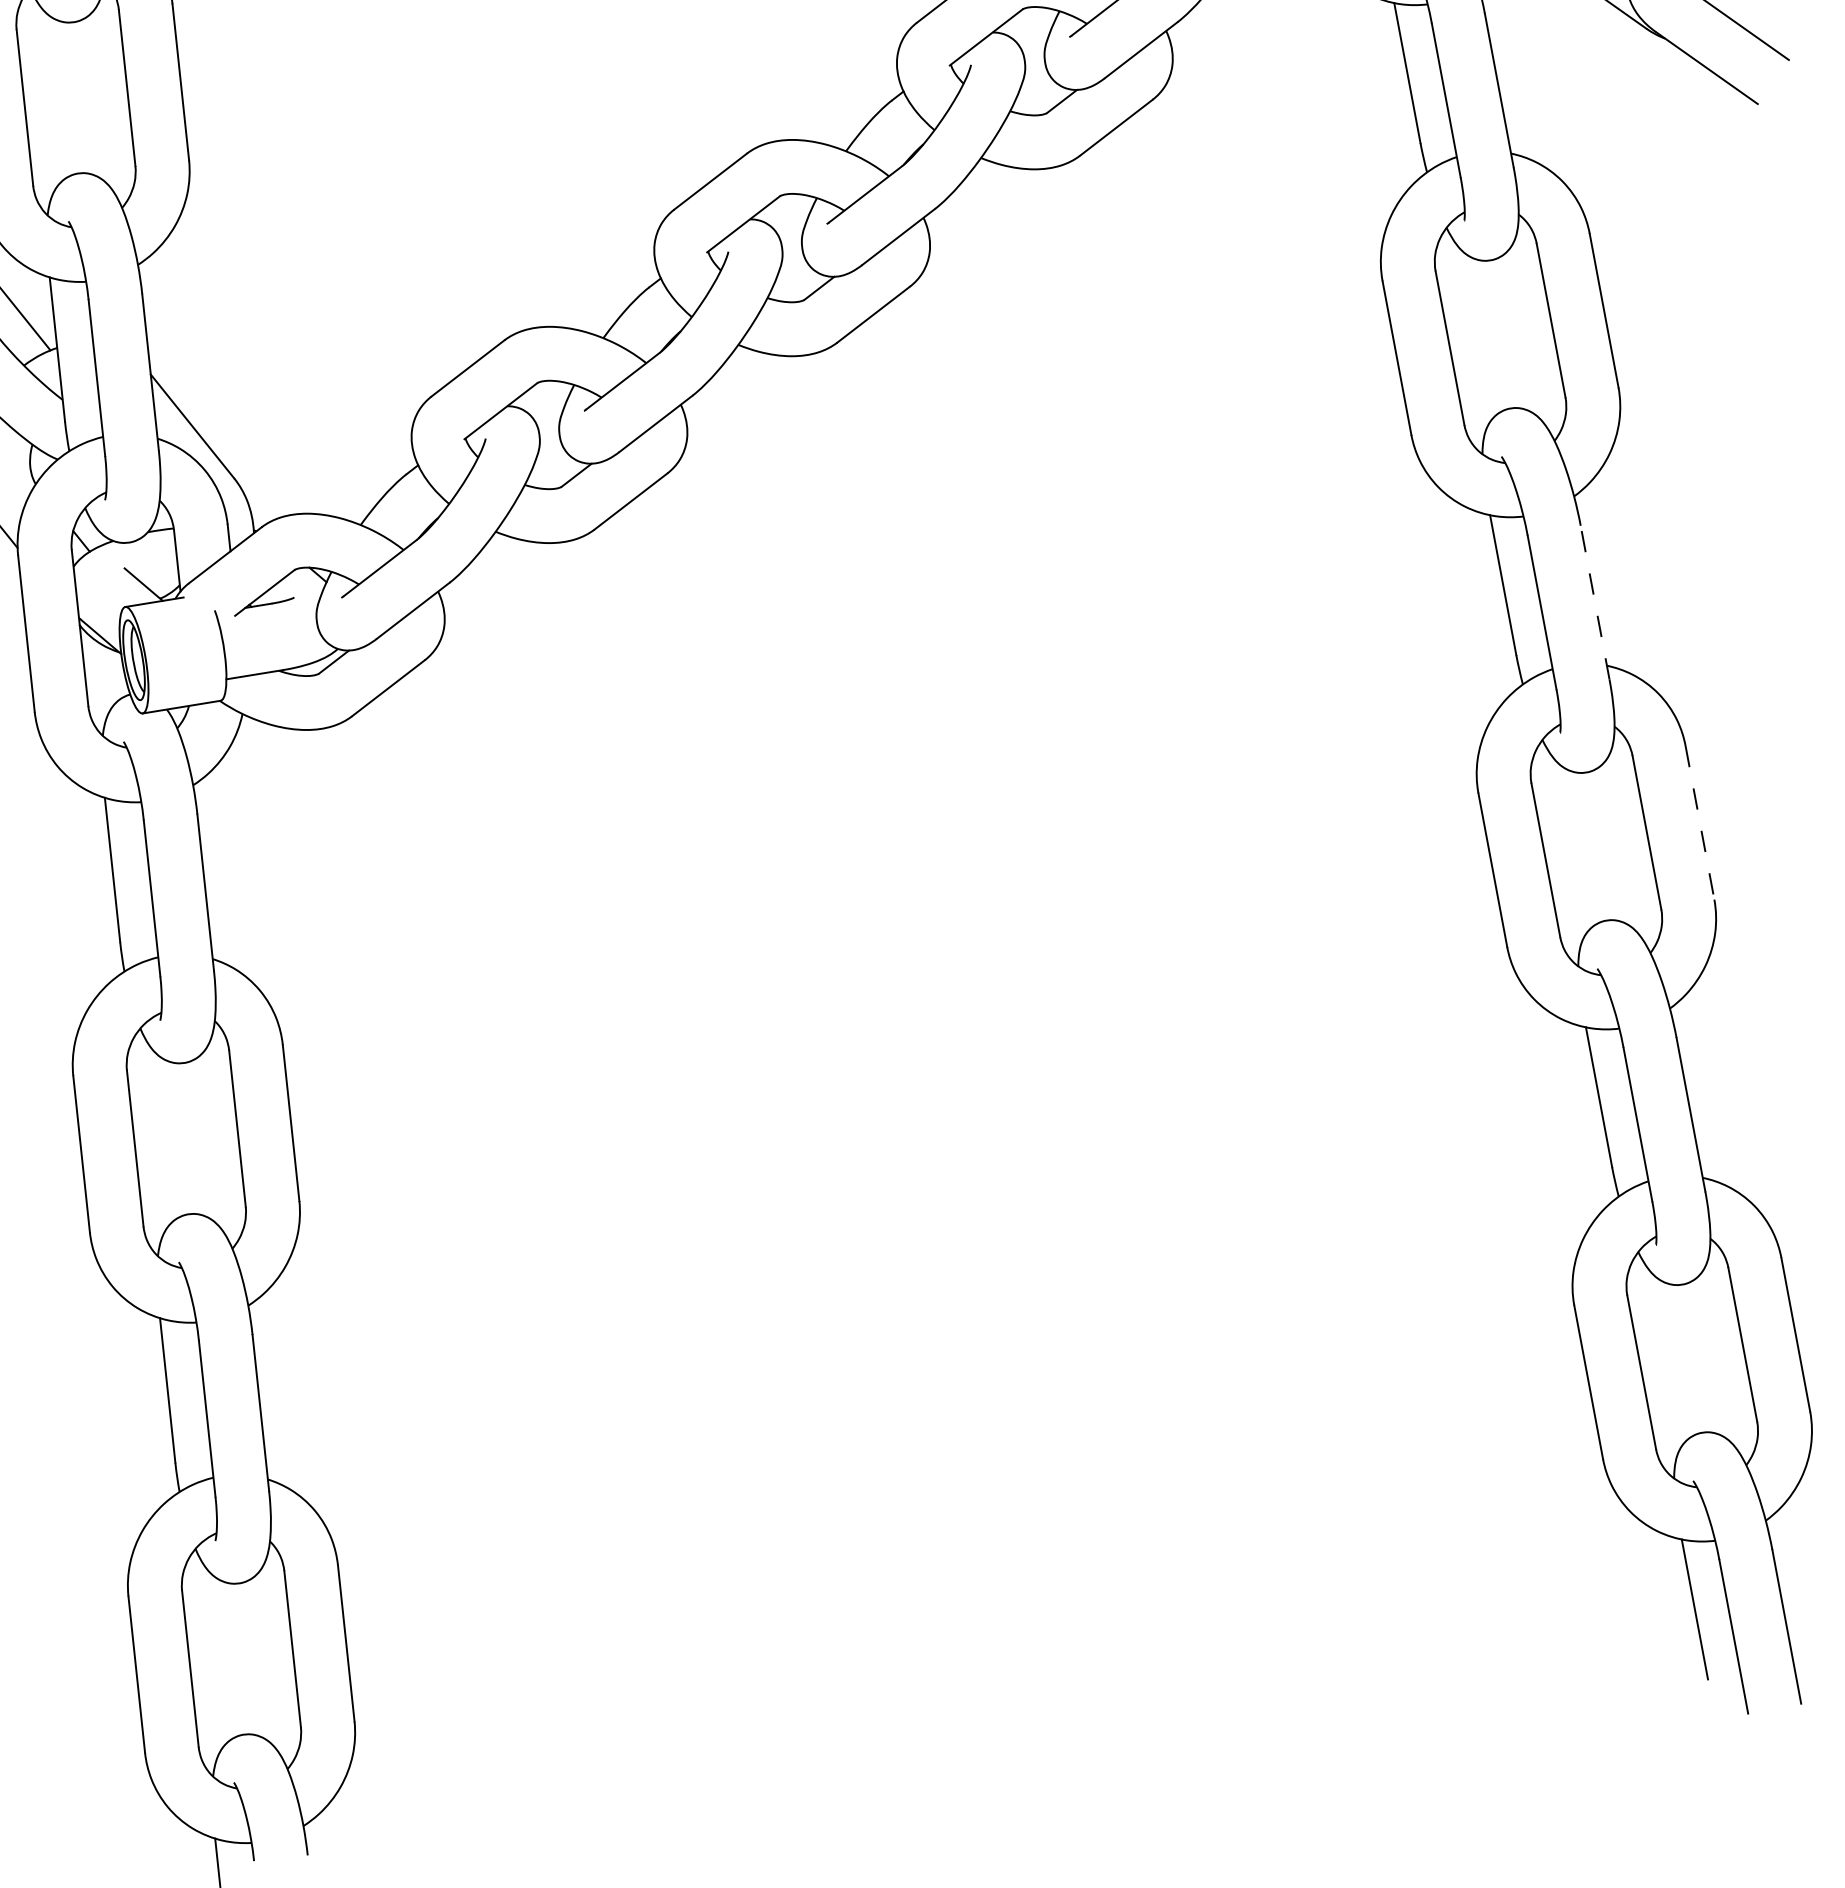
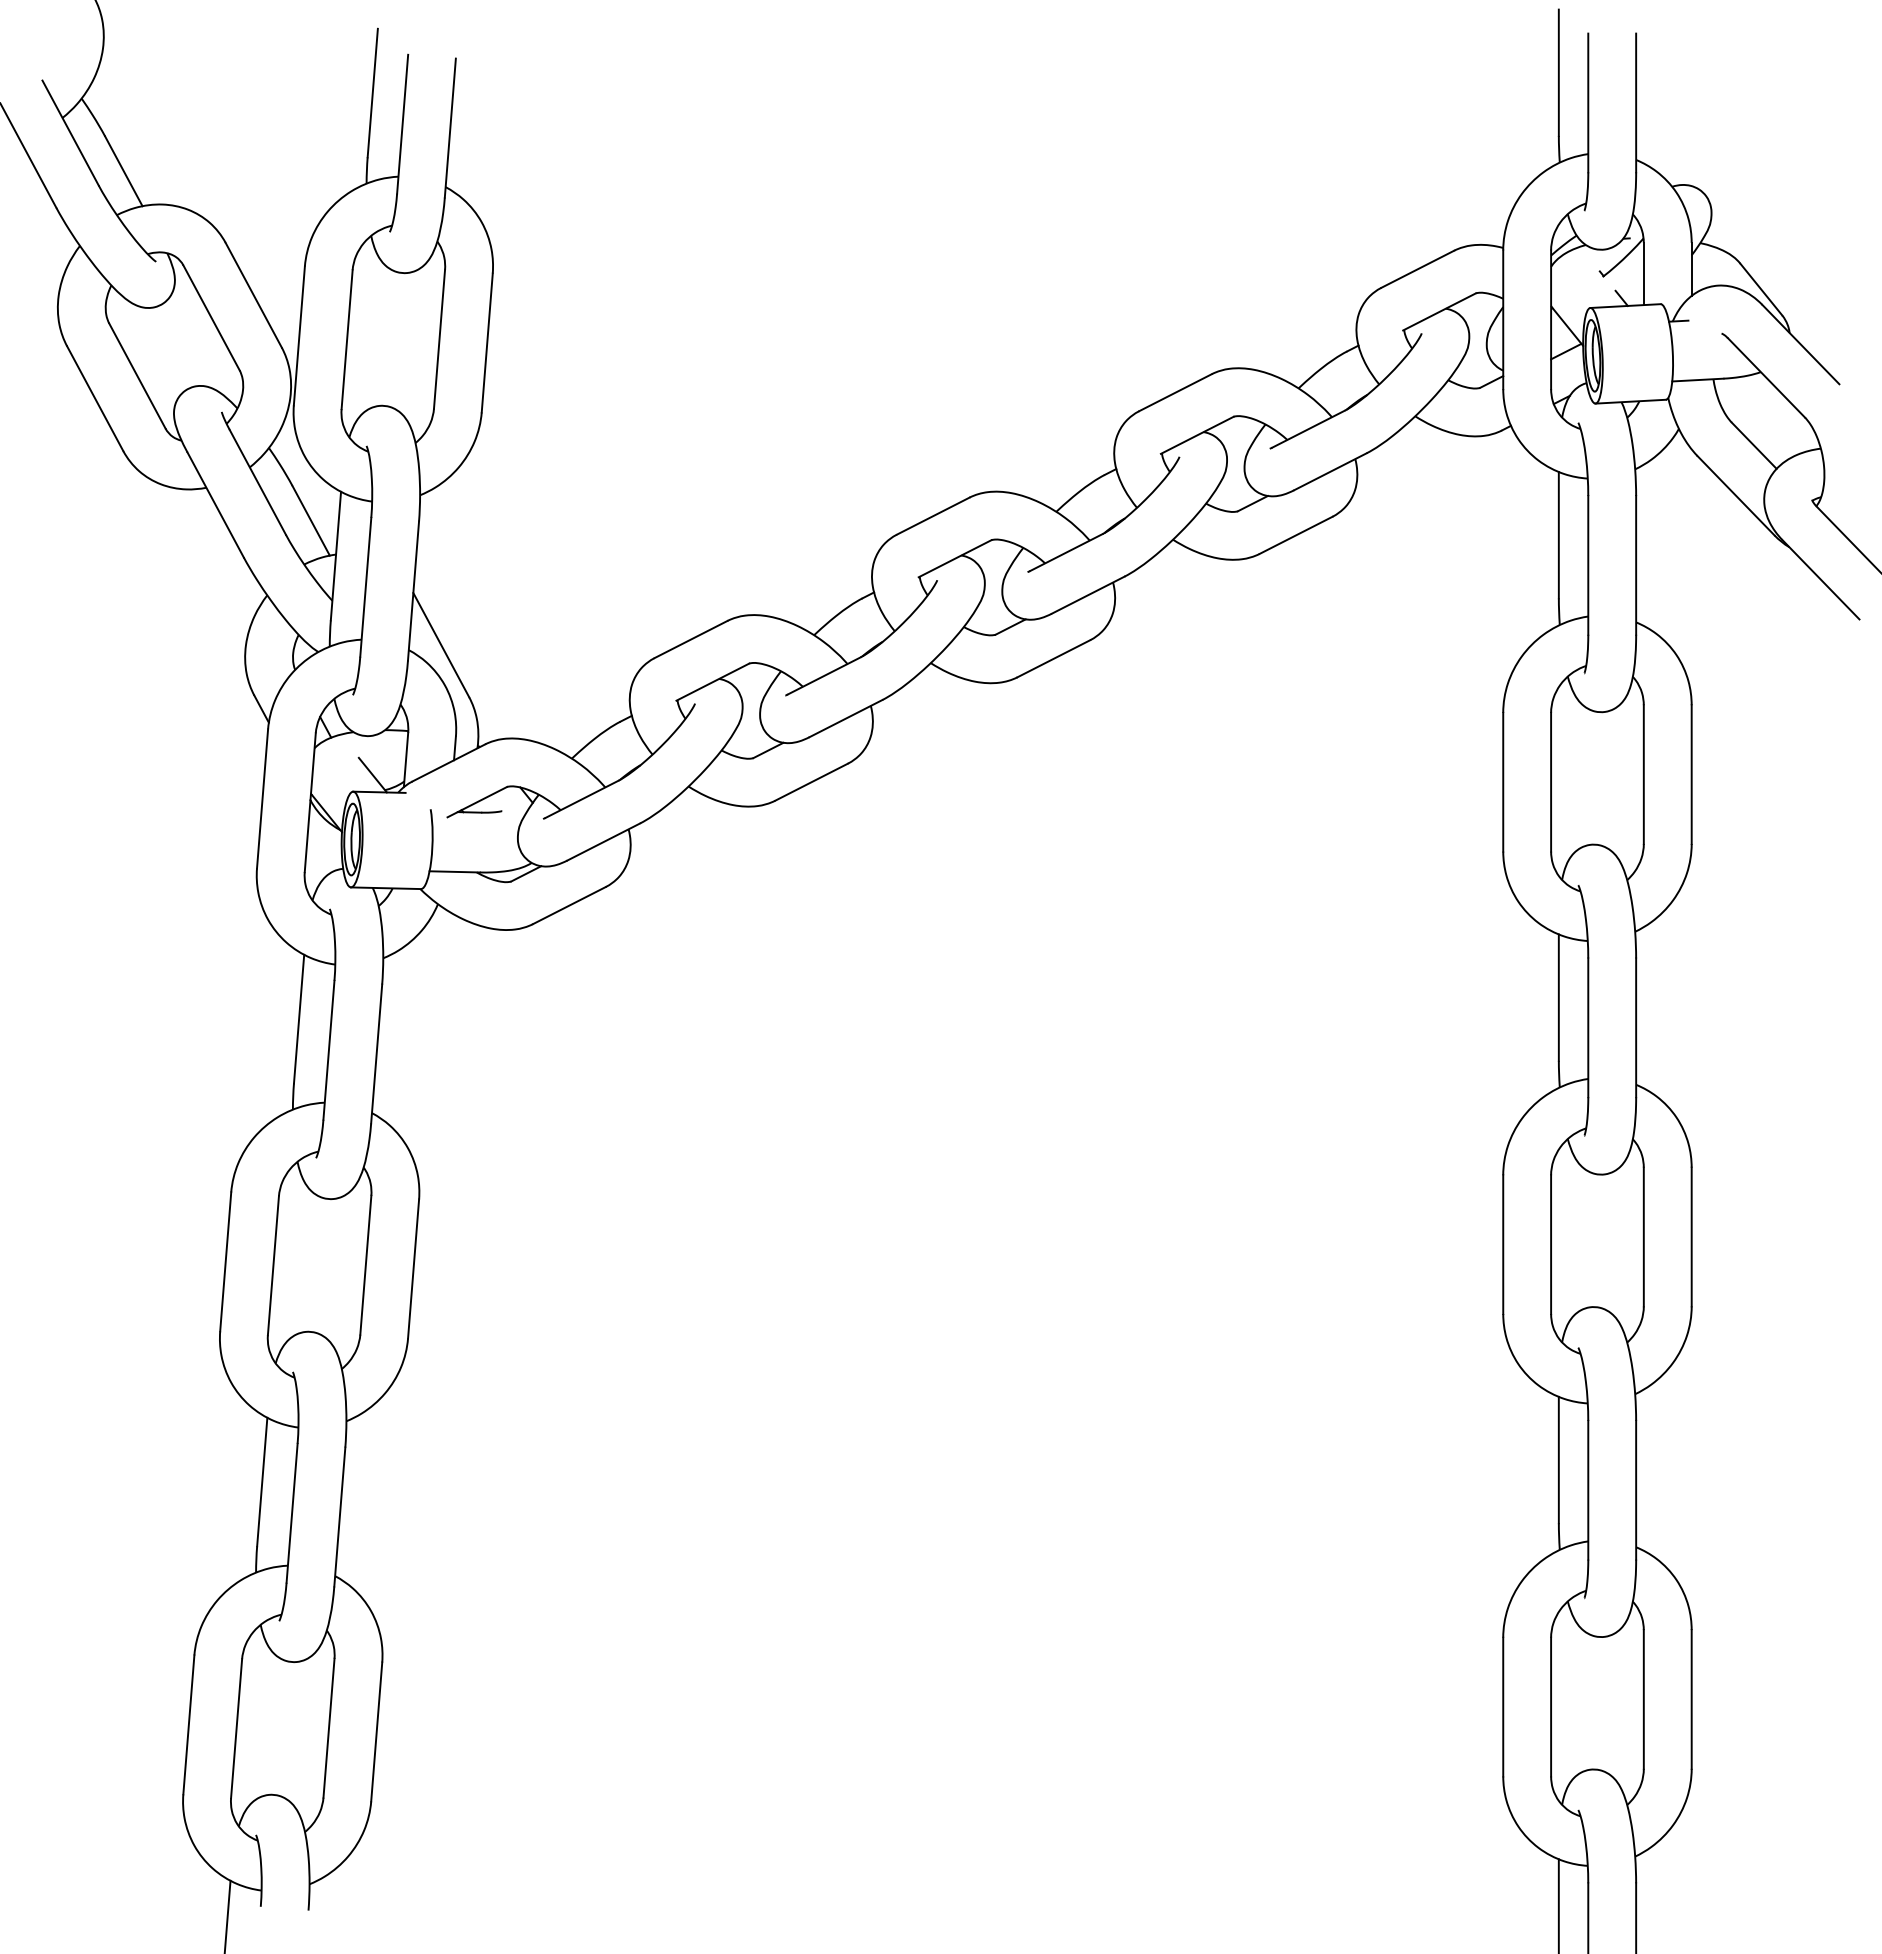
line: (1595, 602) -> (1636, 1027), dashed -> solid
line: (1699, 823) -> (1691, 1237), dashed -> solid

